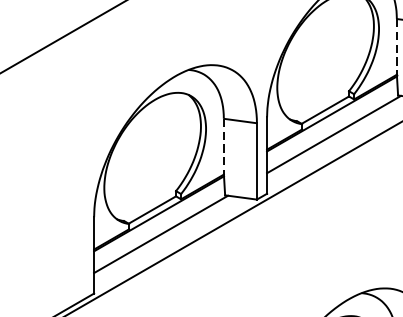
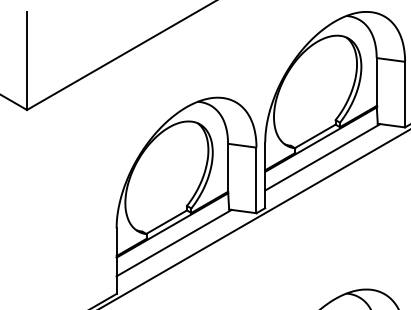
line: (396, 47) -> (376, 82), dashed -> solid
line: (224, 146) -> (228, 167), dashed -> solid

